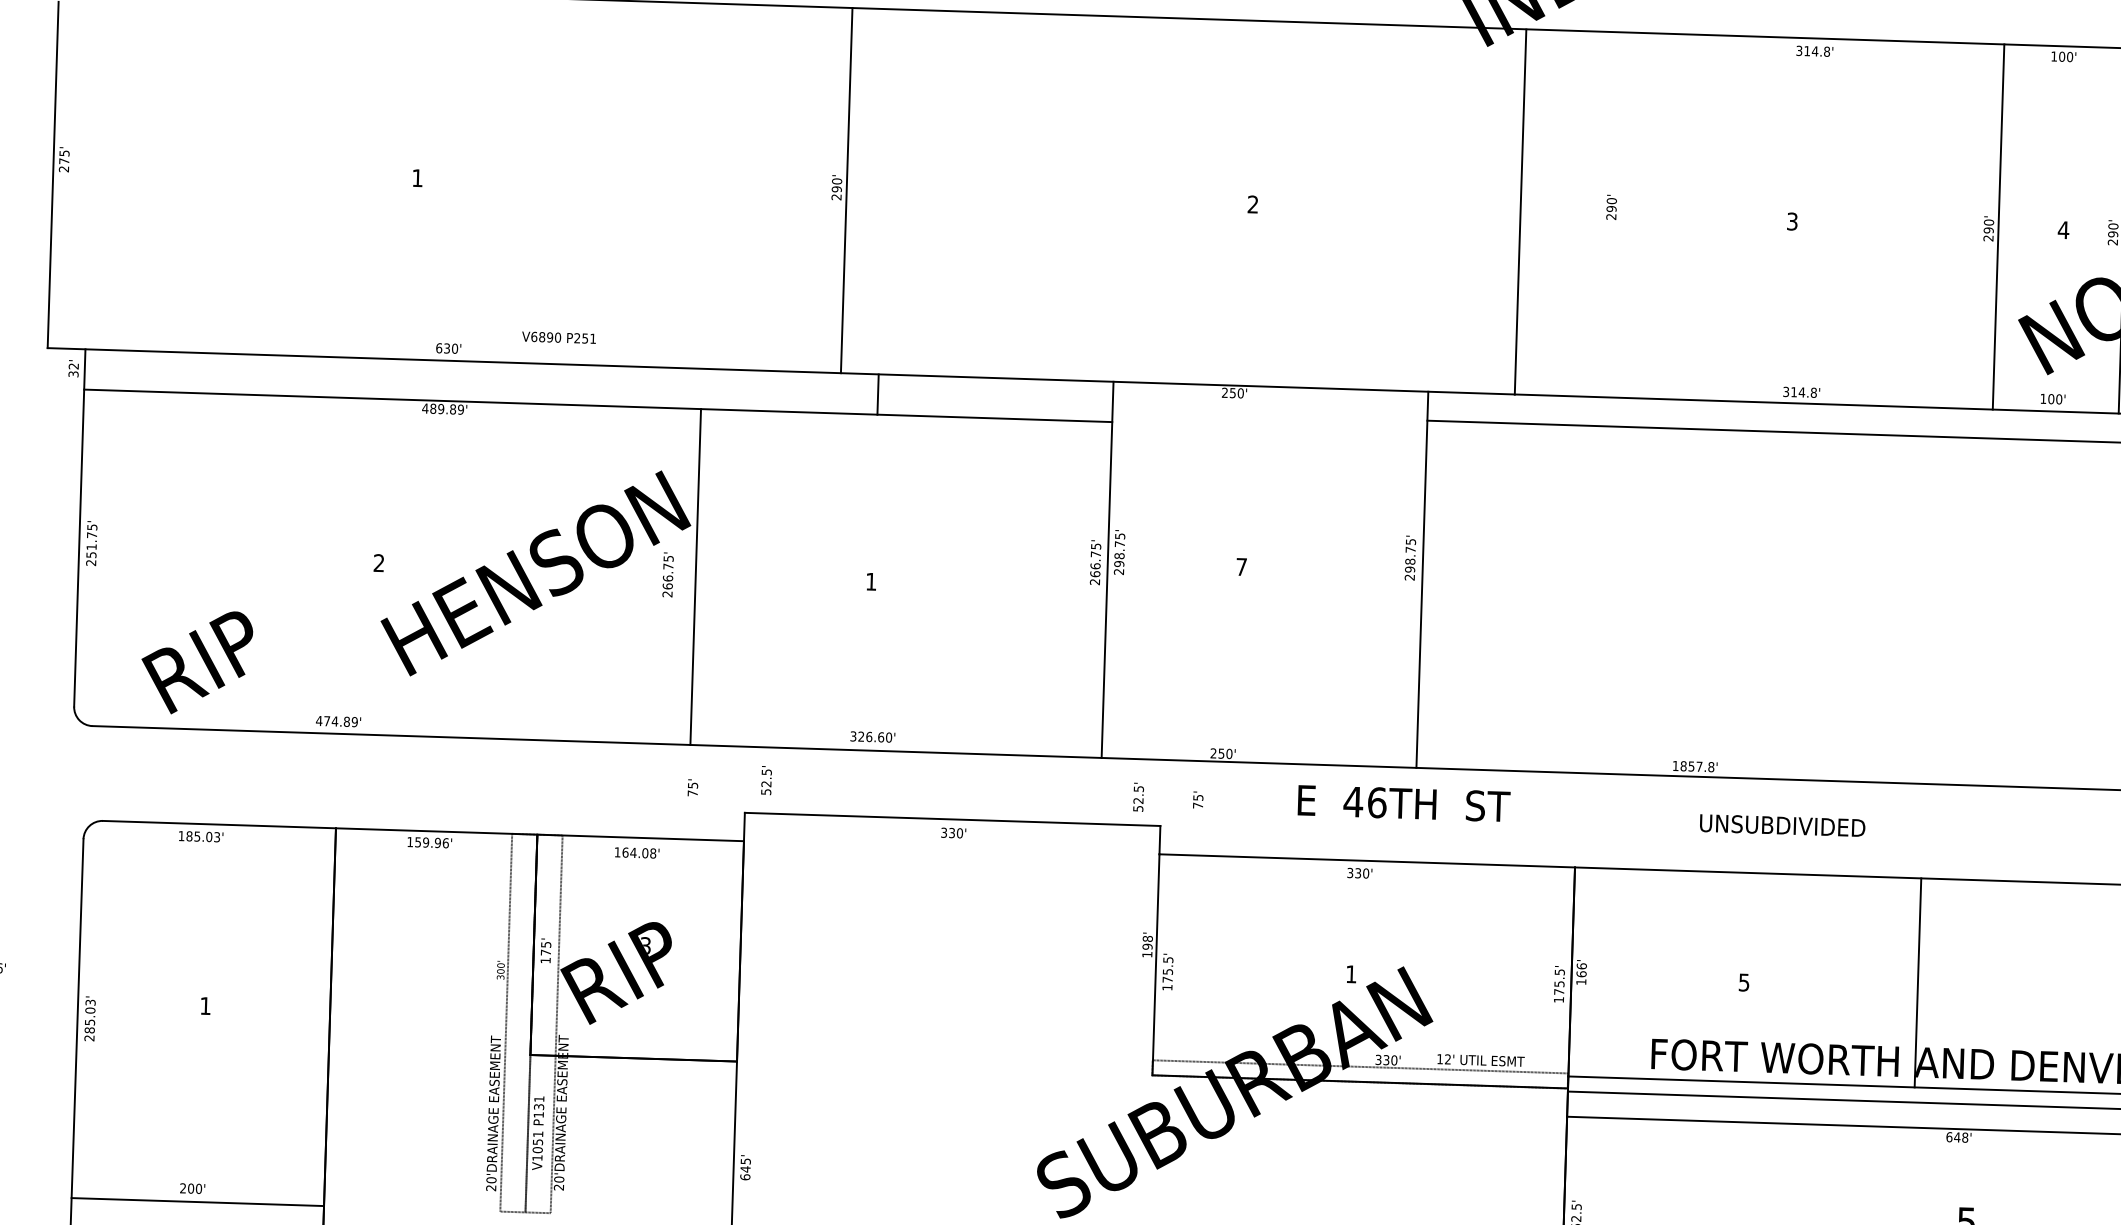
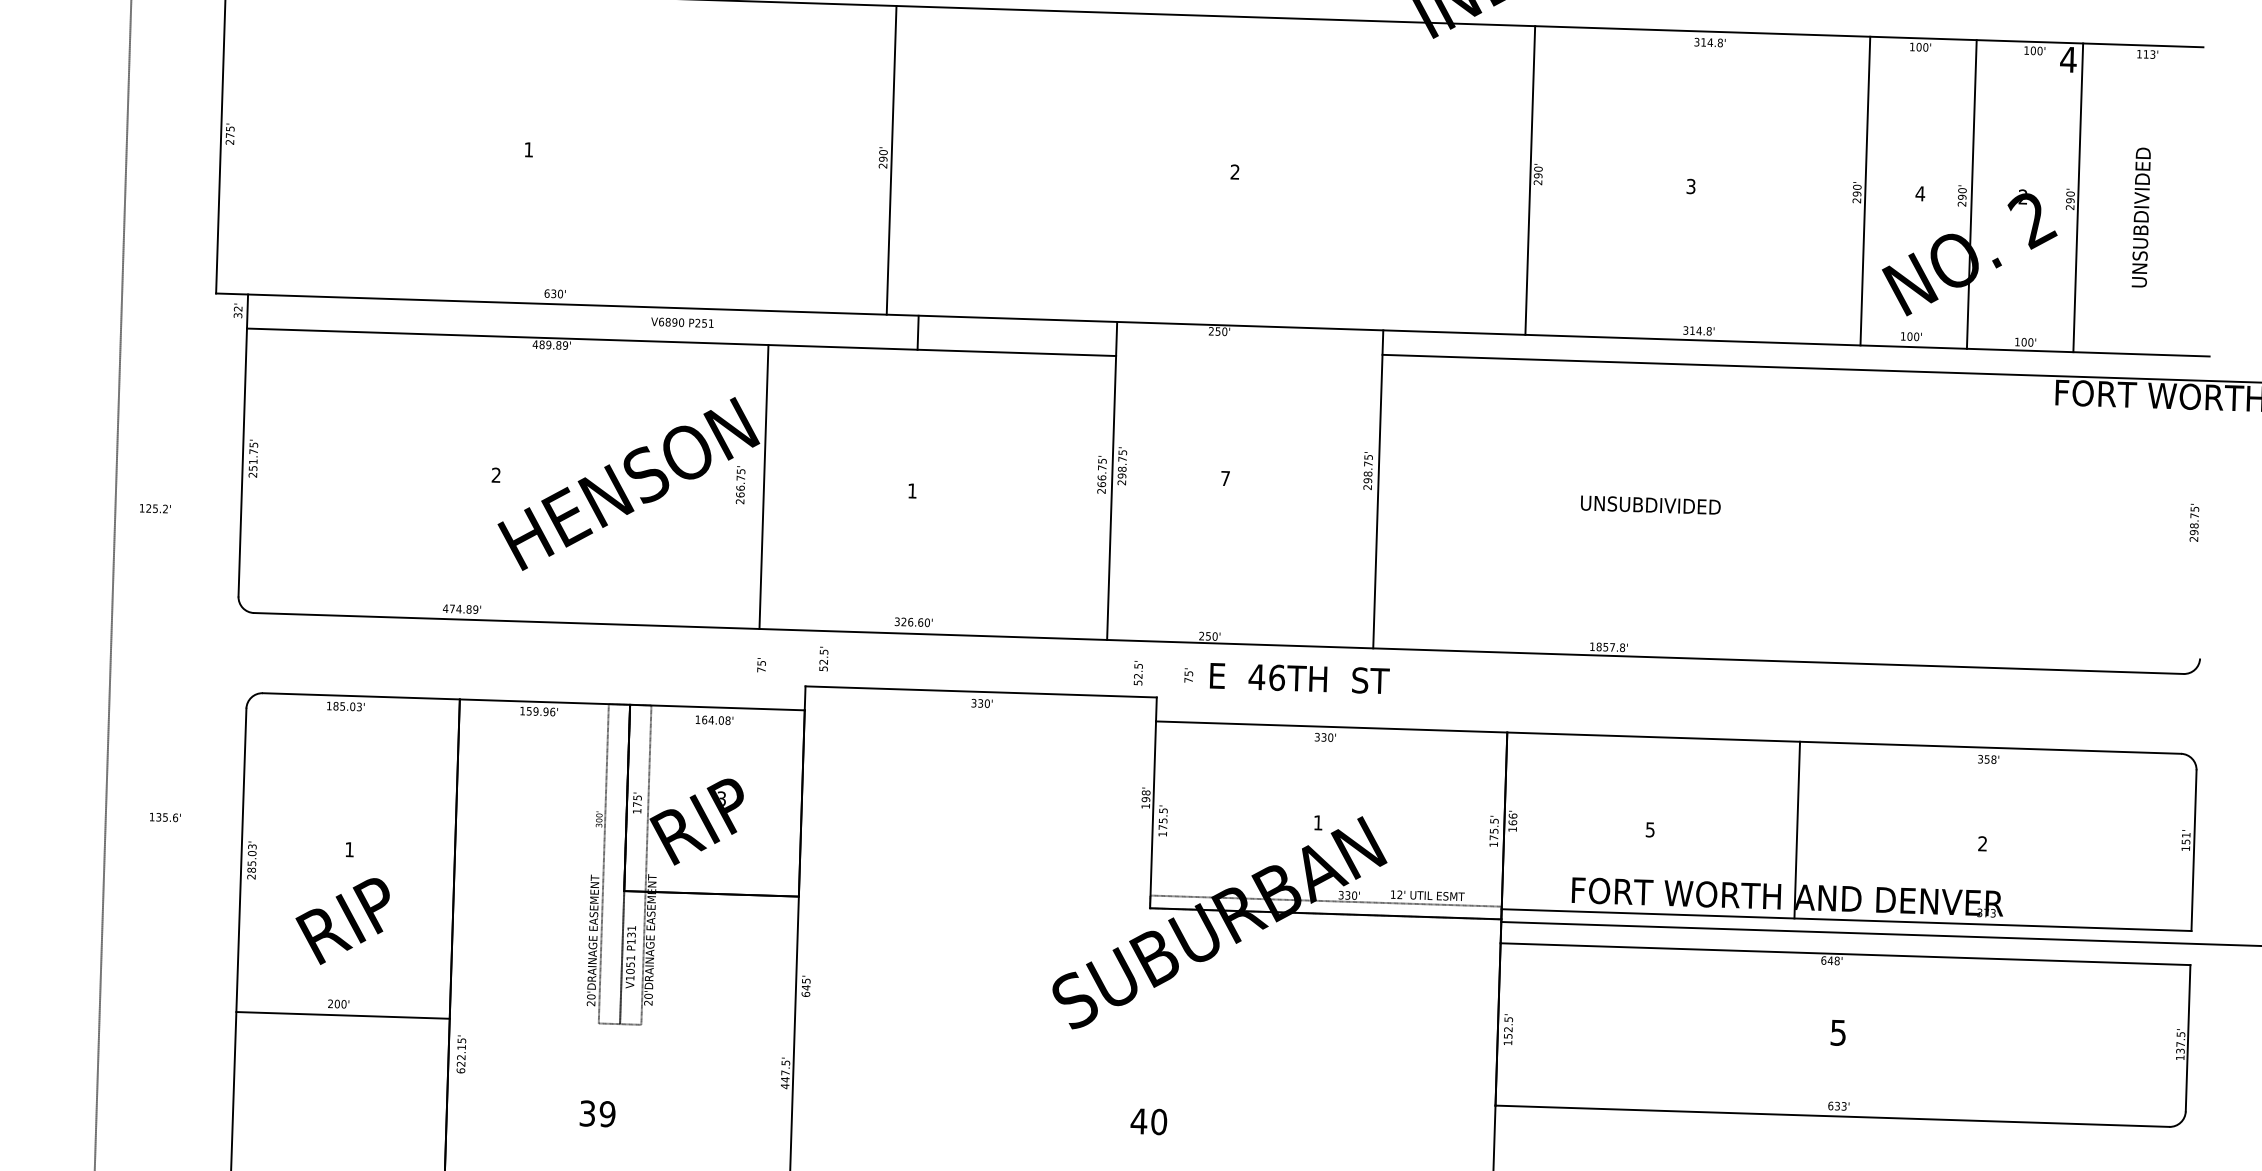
line: (1520, 212) -> (1530, 180), moved
text: (559, 337) -> (682, 322), moved
text: (197, 662) -> (342, 921), moved
text: (1403, 803) -> (1299, 678), moved
text: (1782, 824) -> (1650, 504), moved

